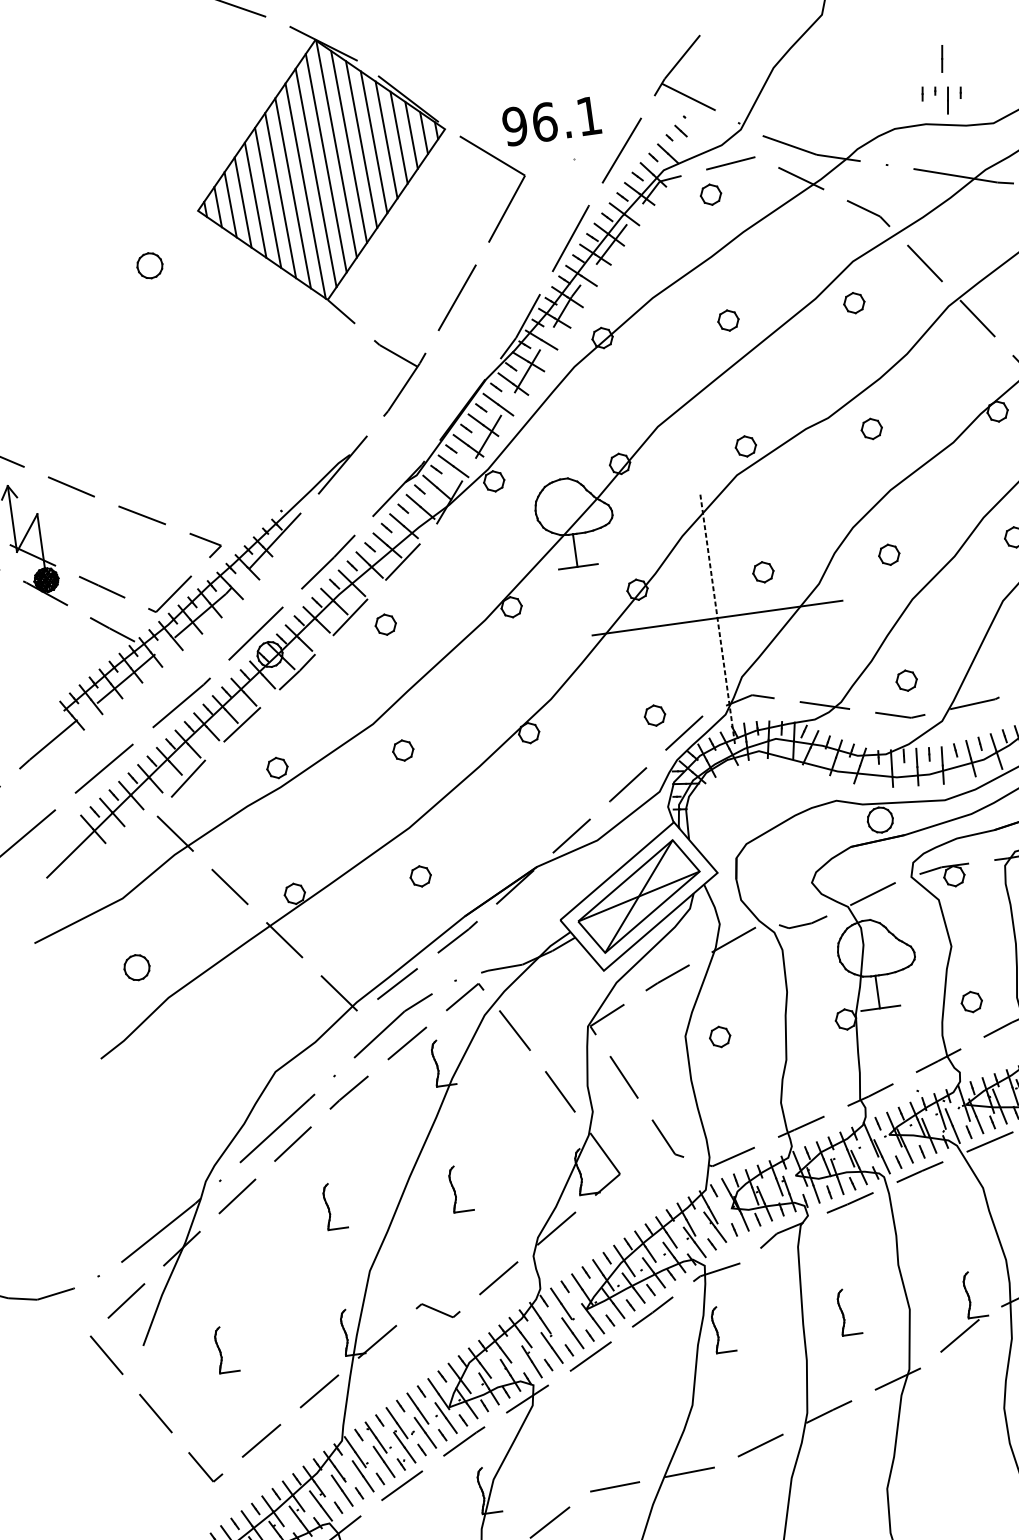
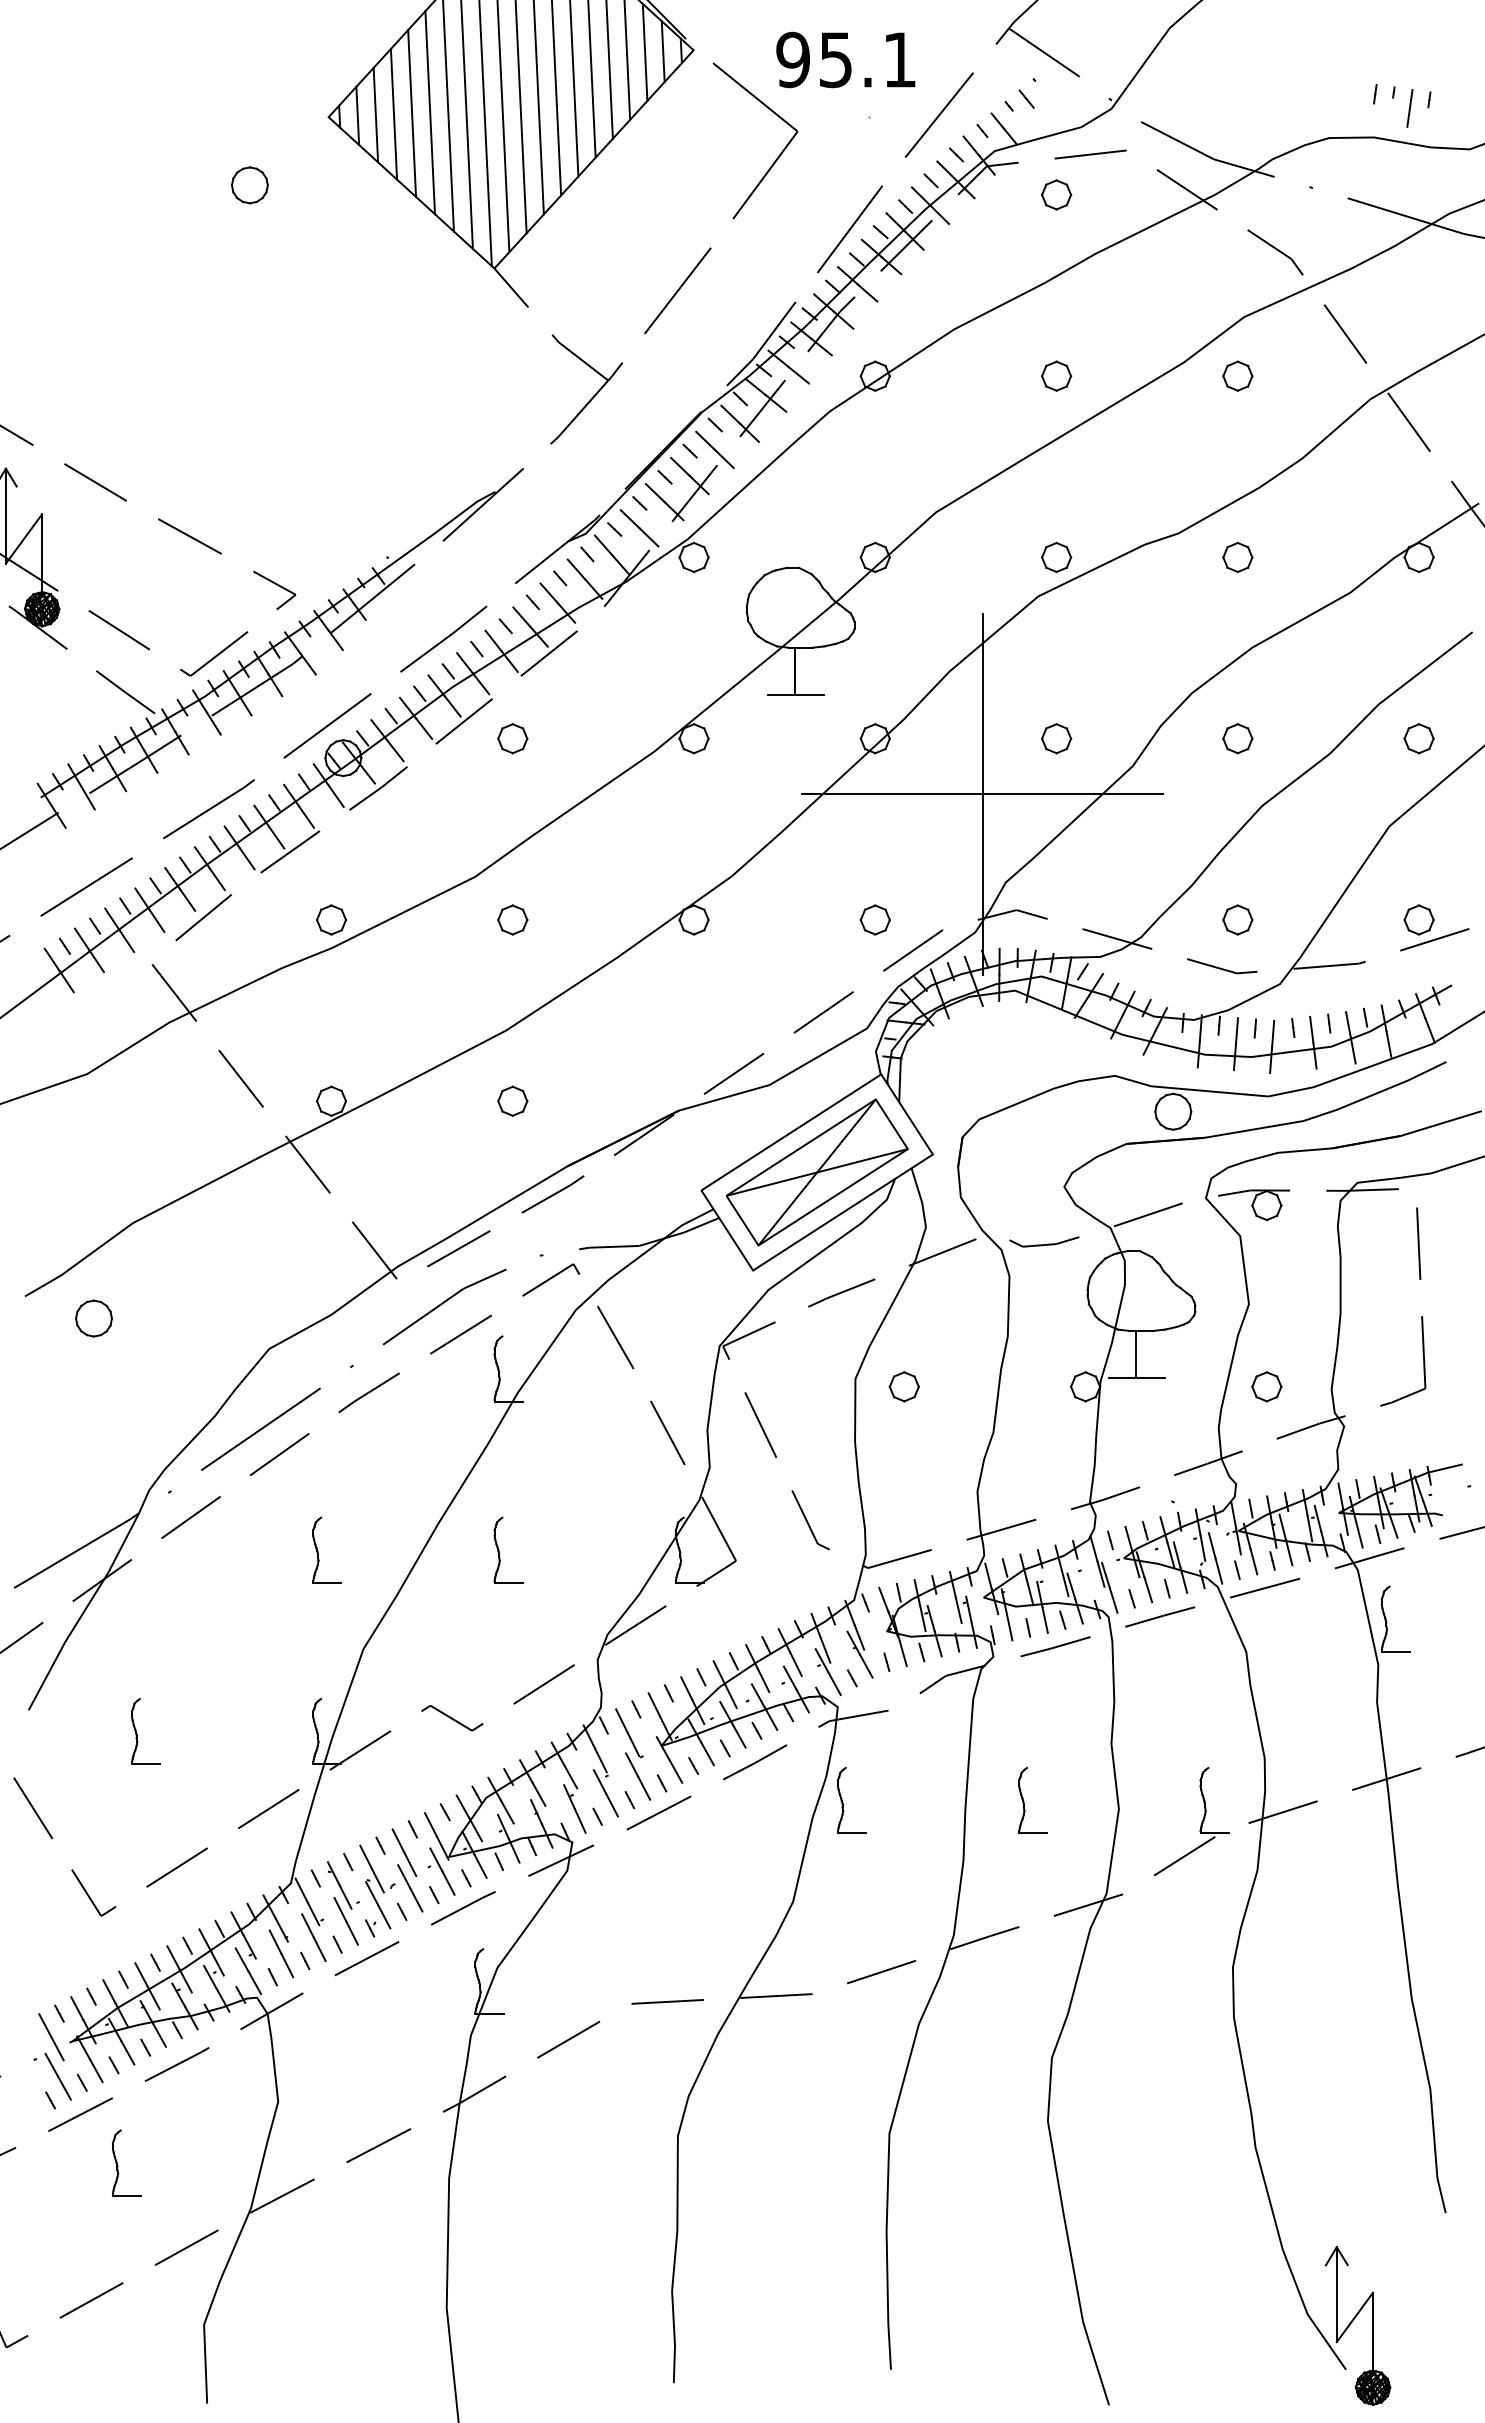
line: (941, 59) -> (1409, 48), removed
text: (545, 121) -> (836, 59), 96.1 -> 95.1
line: (717, 617) -> (982, 793), dashed -> solid
part: (136, 967) -> (93, 1318), moved

